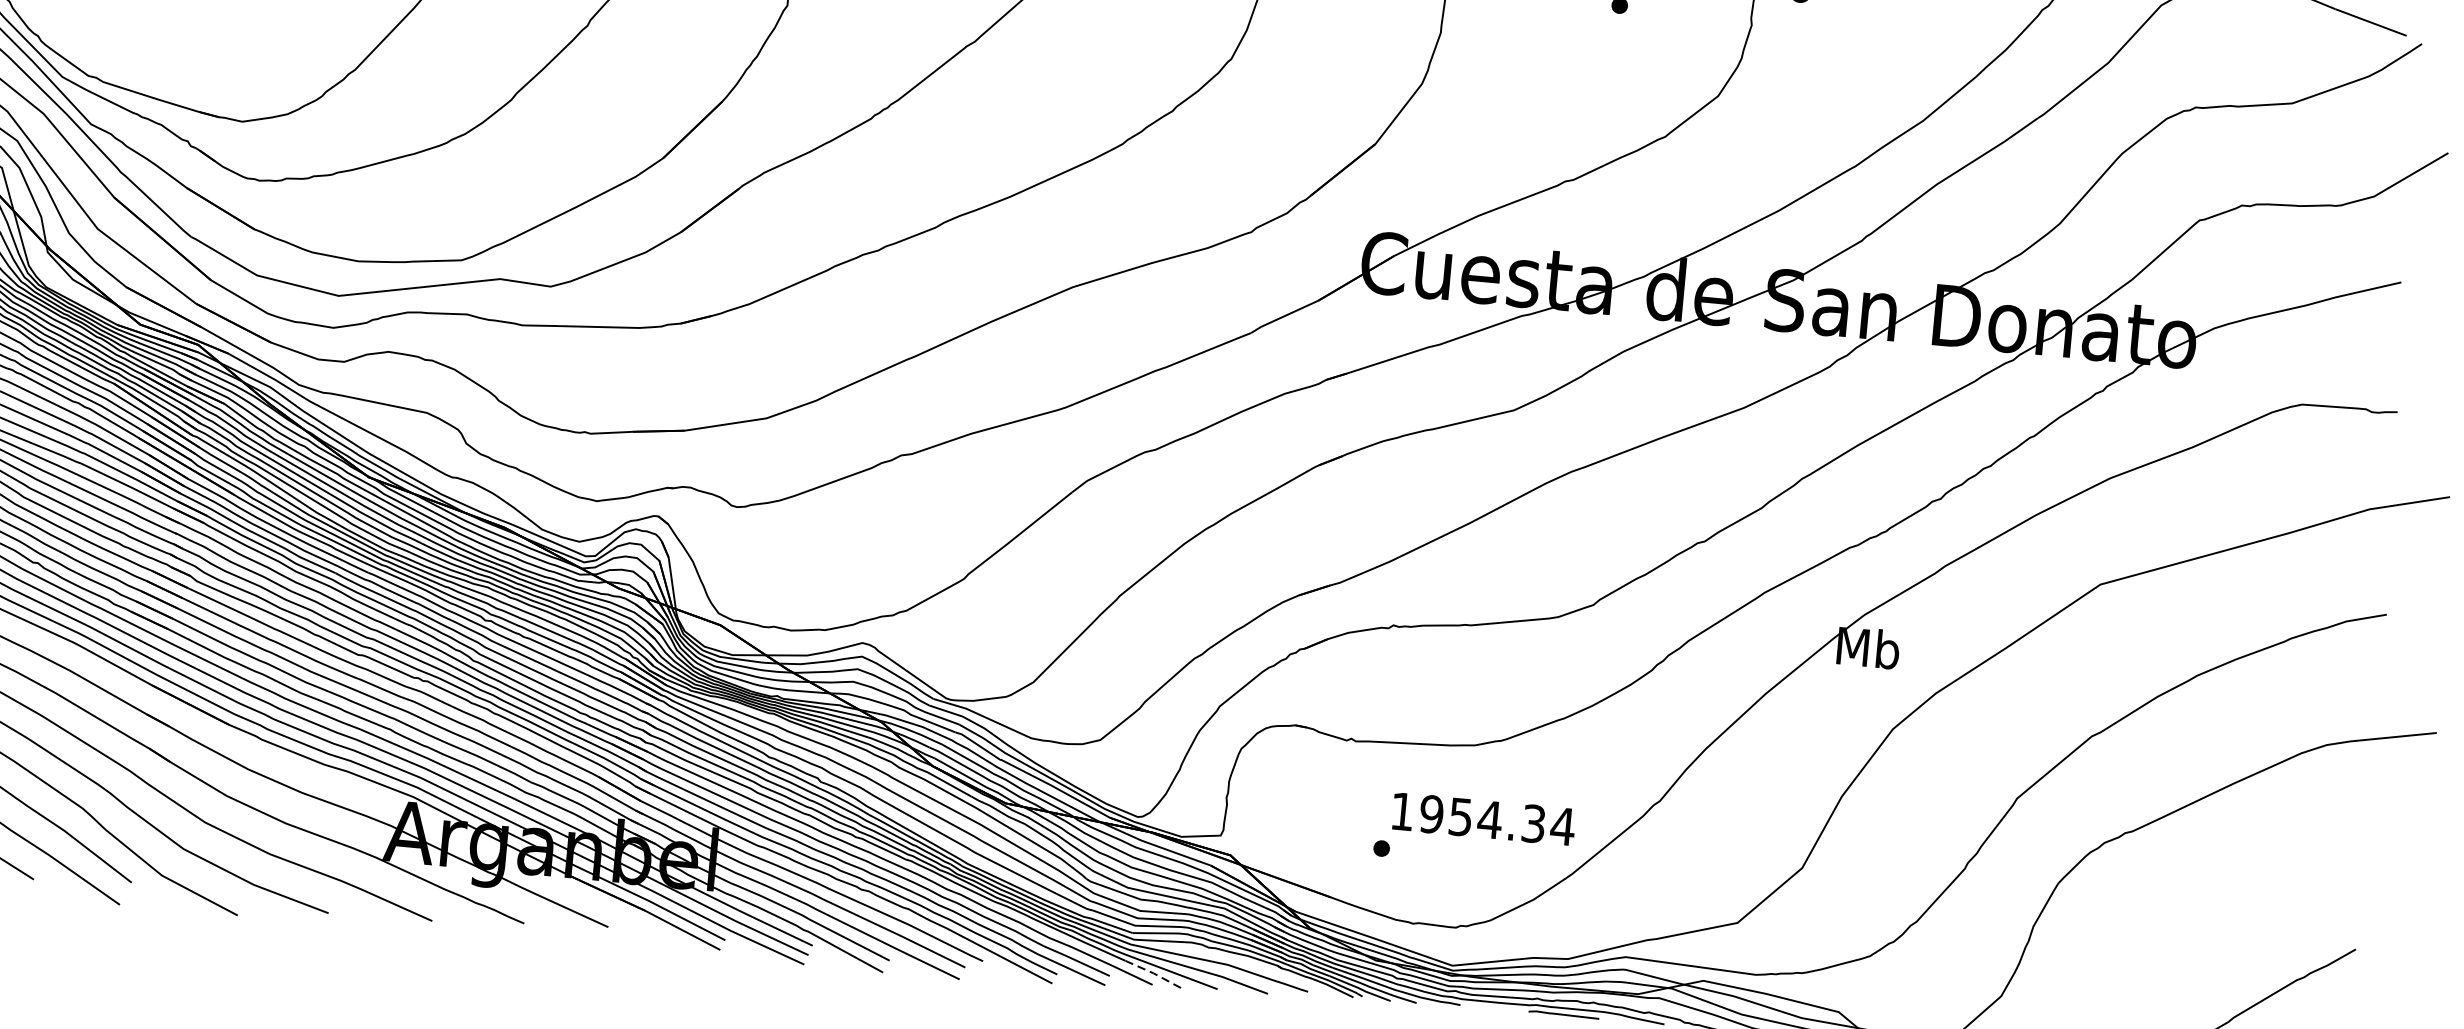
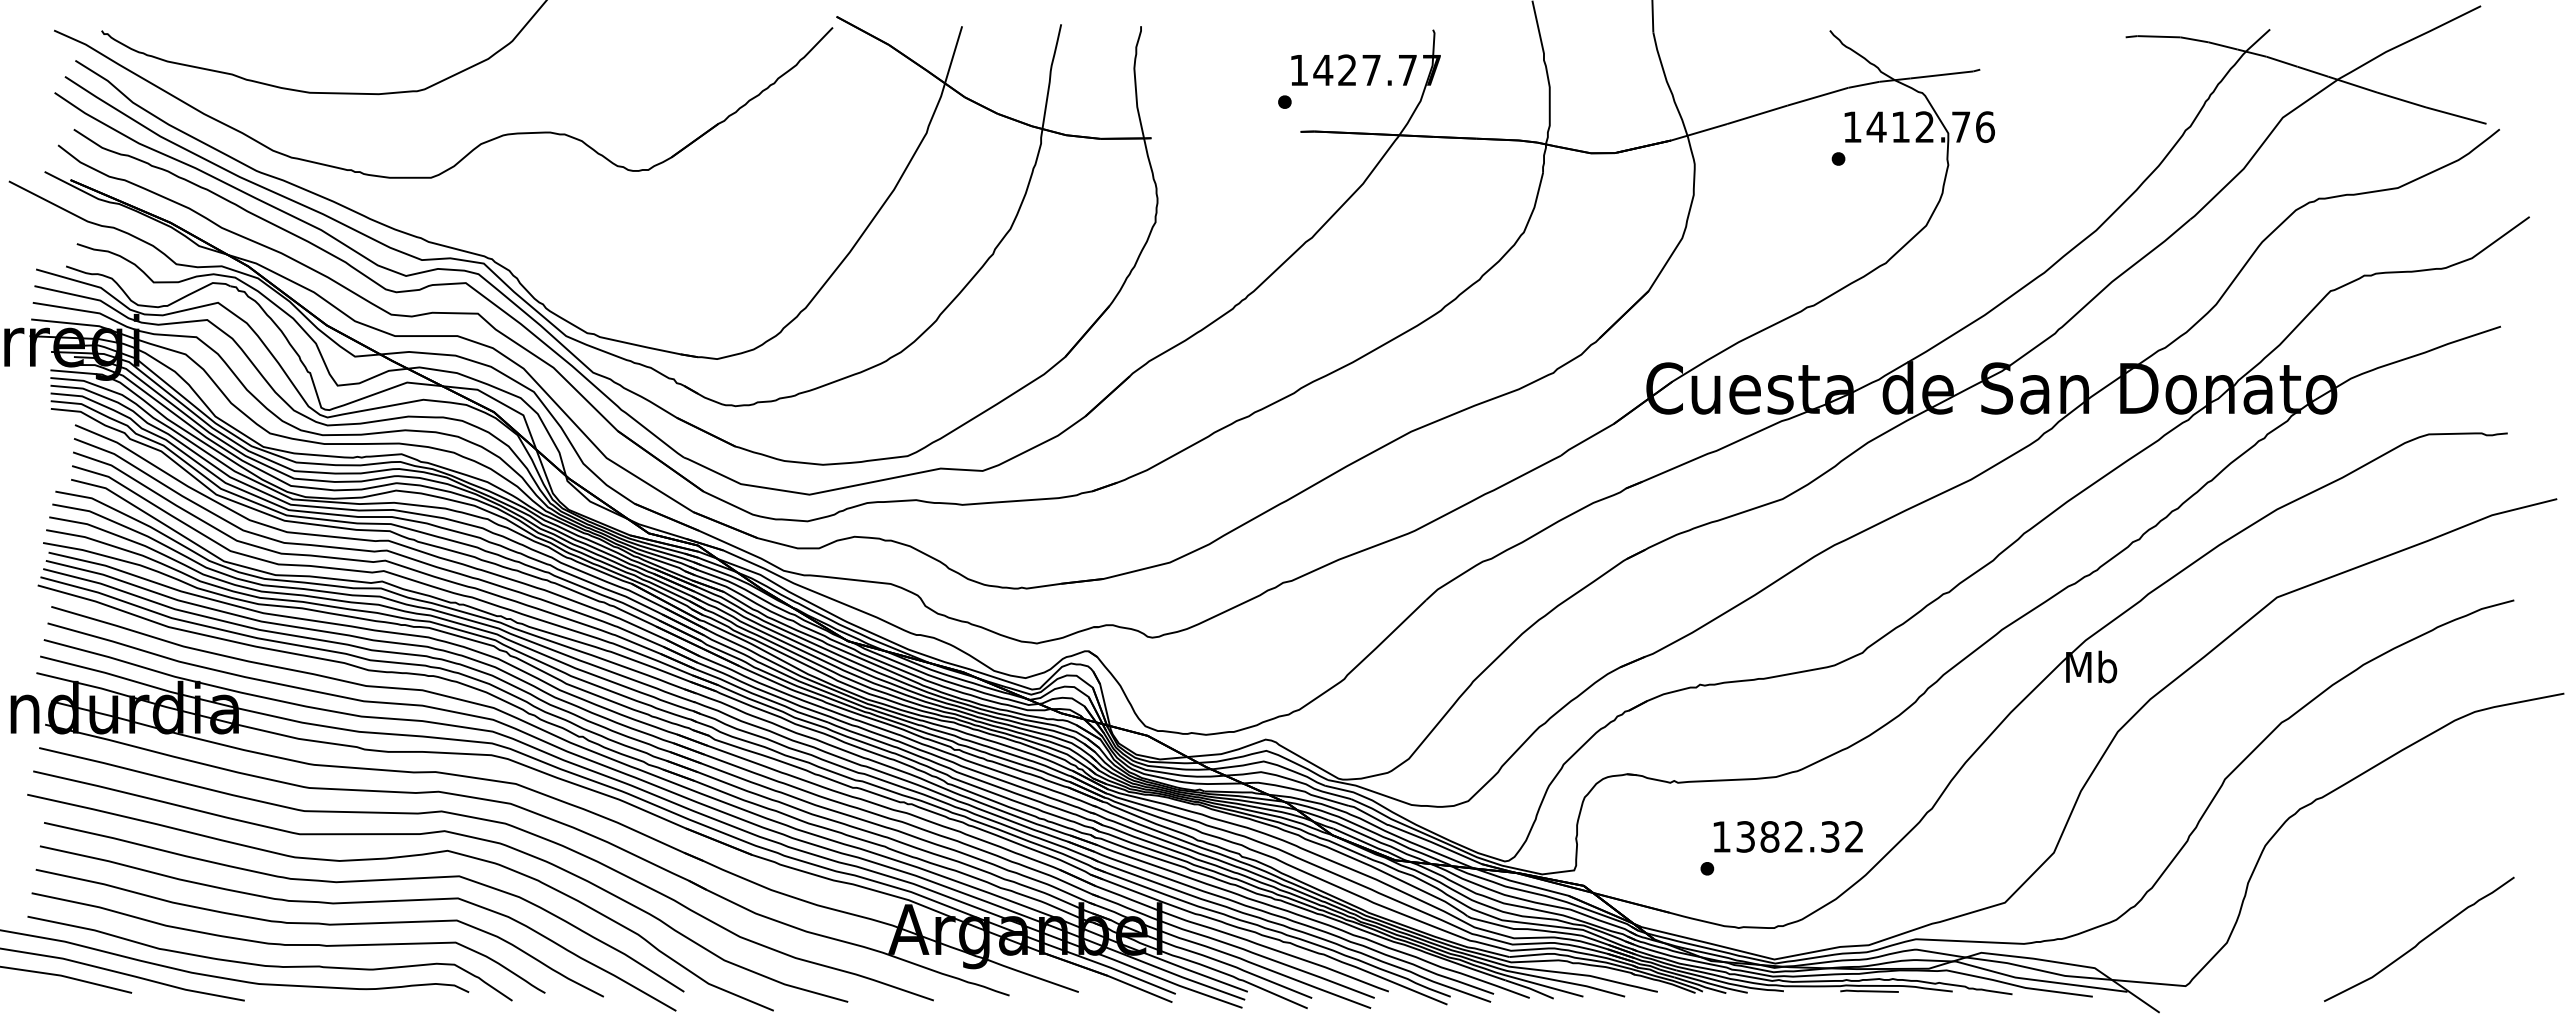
text: (1497, 820) -> (1800, 836), 1954.34 -> 1382.32
line: (1153, 973) -> (1529, 988), dashed -> solid

